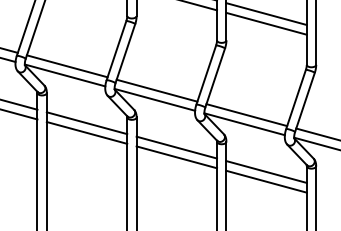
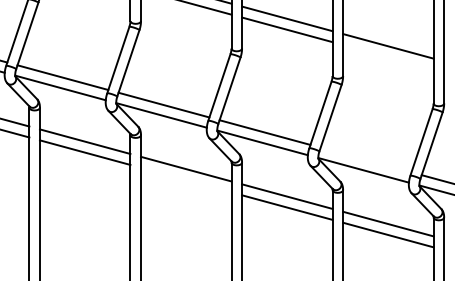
line: (266, 24) -> (388, 57), removed
line: (246, 114) -> (365, 159), removed
line: (87, 132) -> (186, 179), removed

